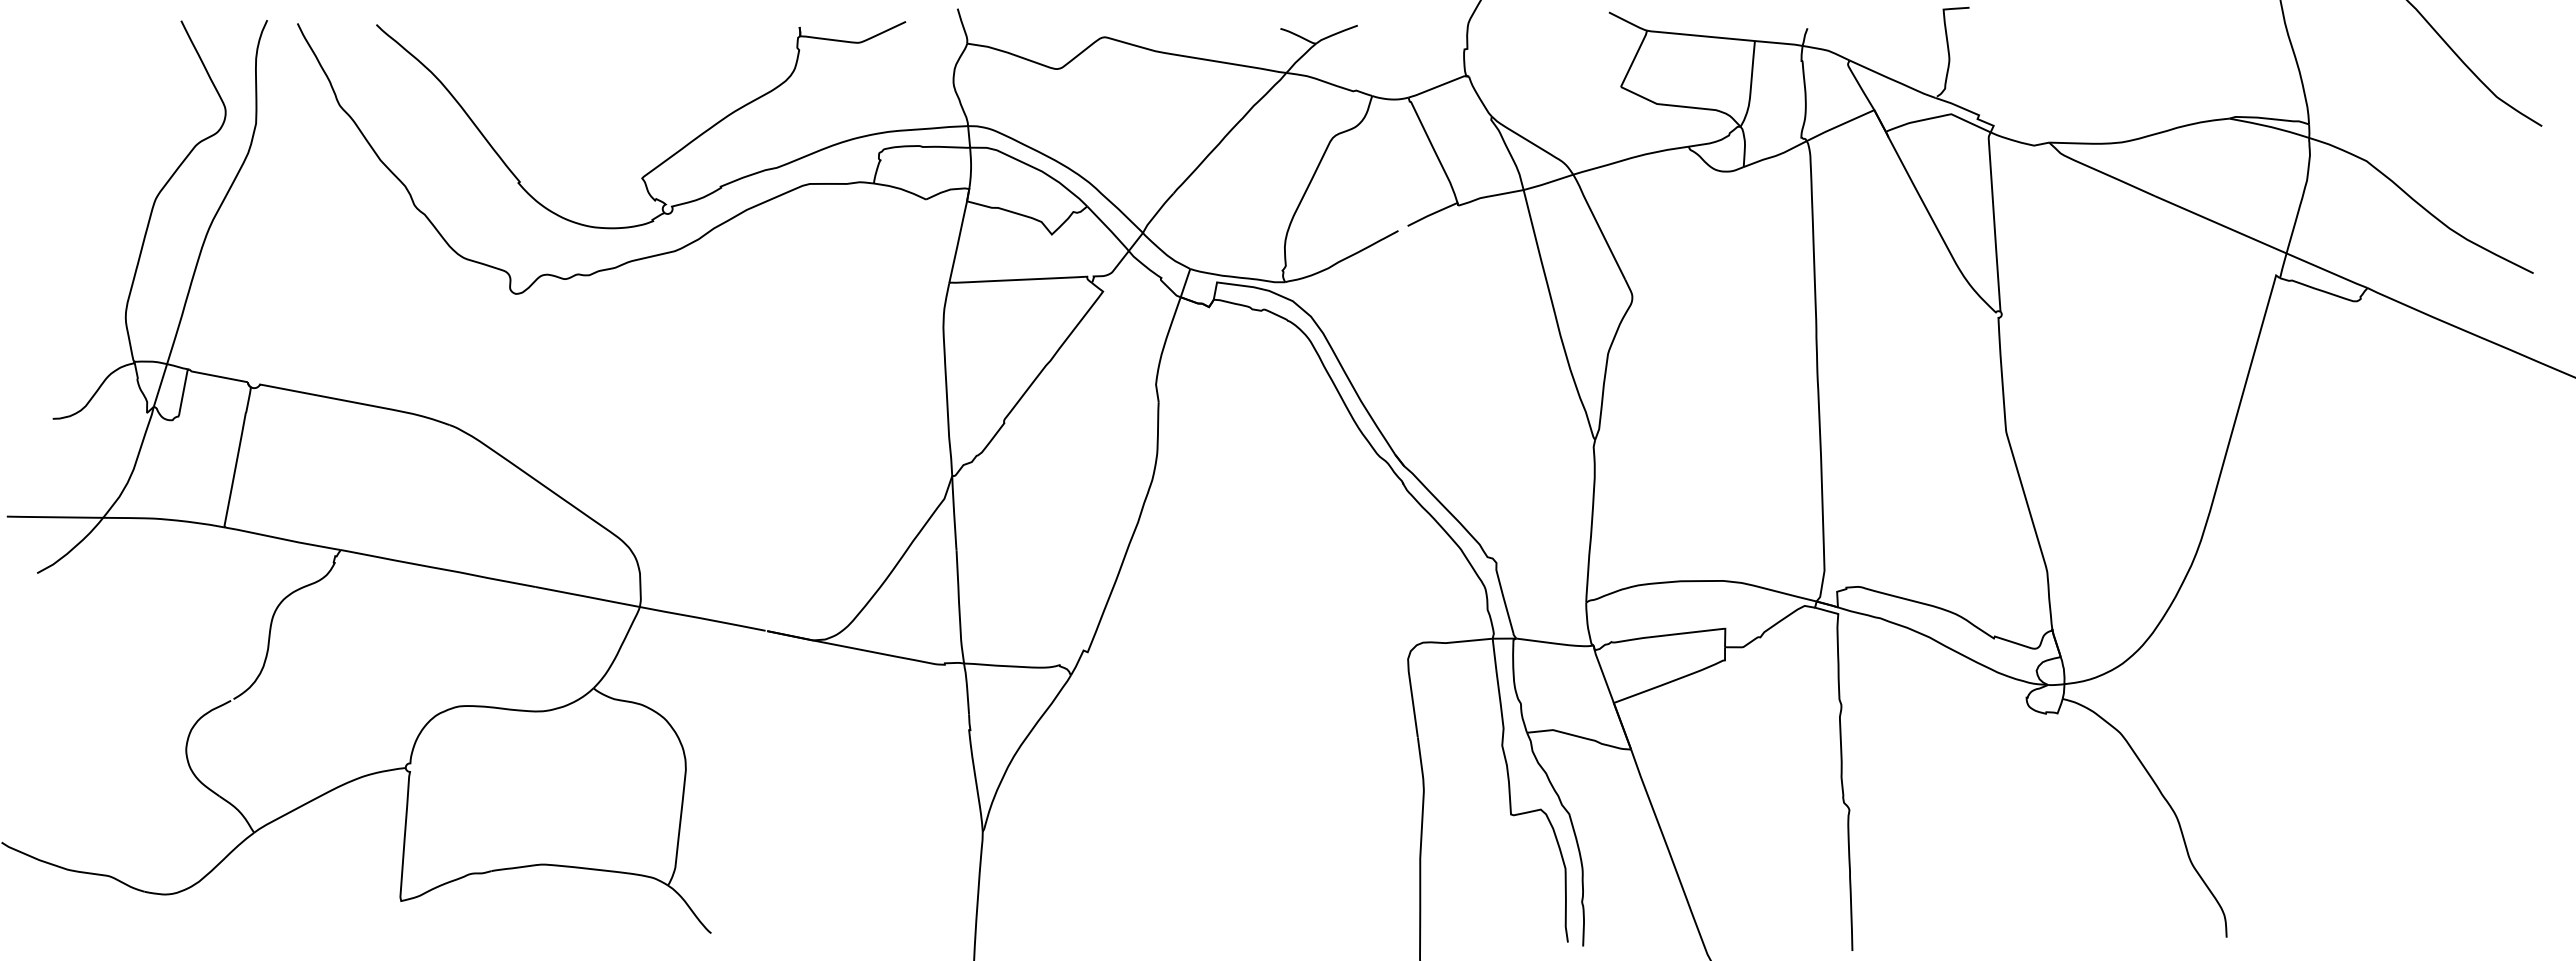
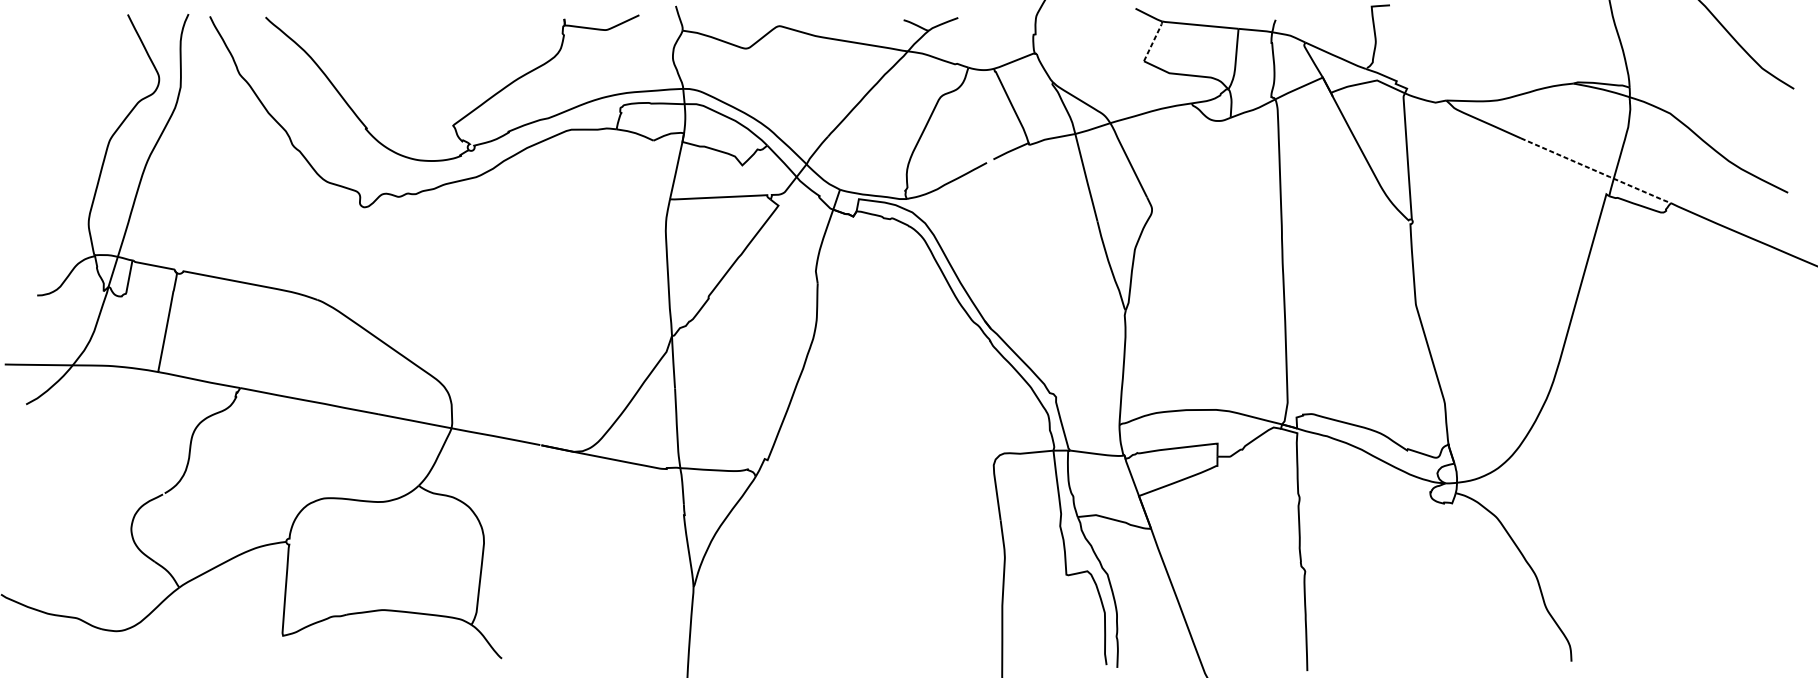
line: (1635, 57) -> (1154, 40), solid -> dashed
line: (2262, 243) -> (1596, 171), solid -> dashed

